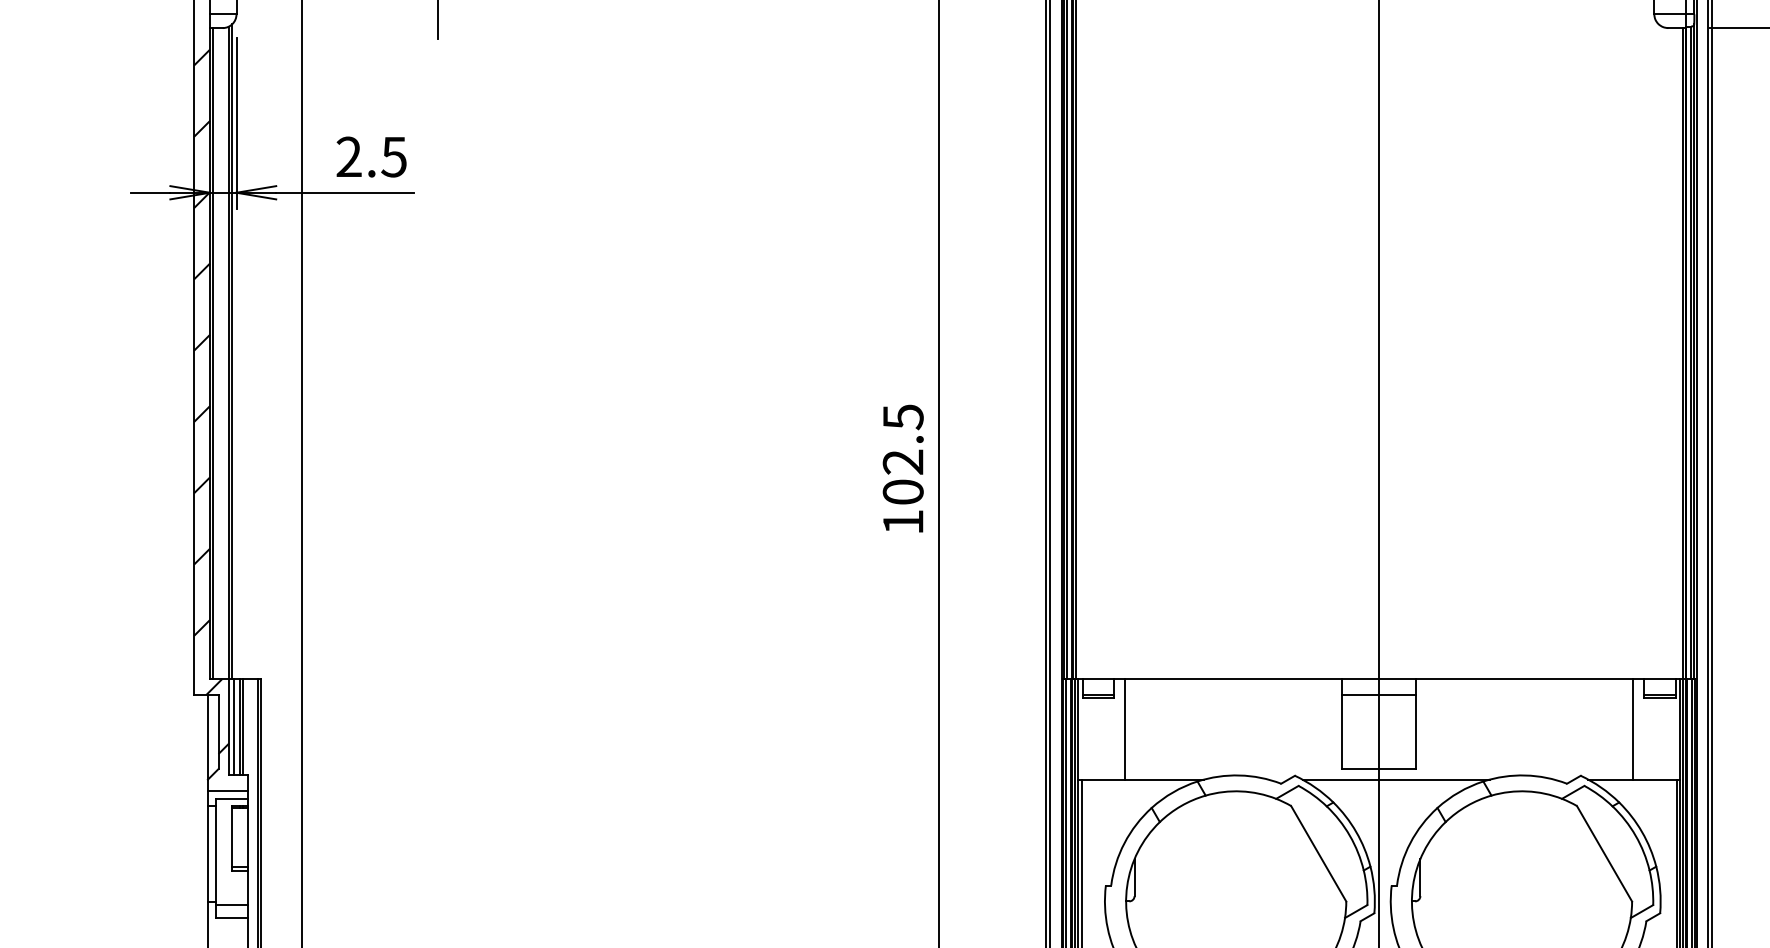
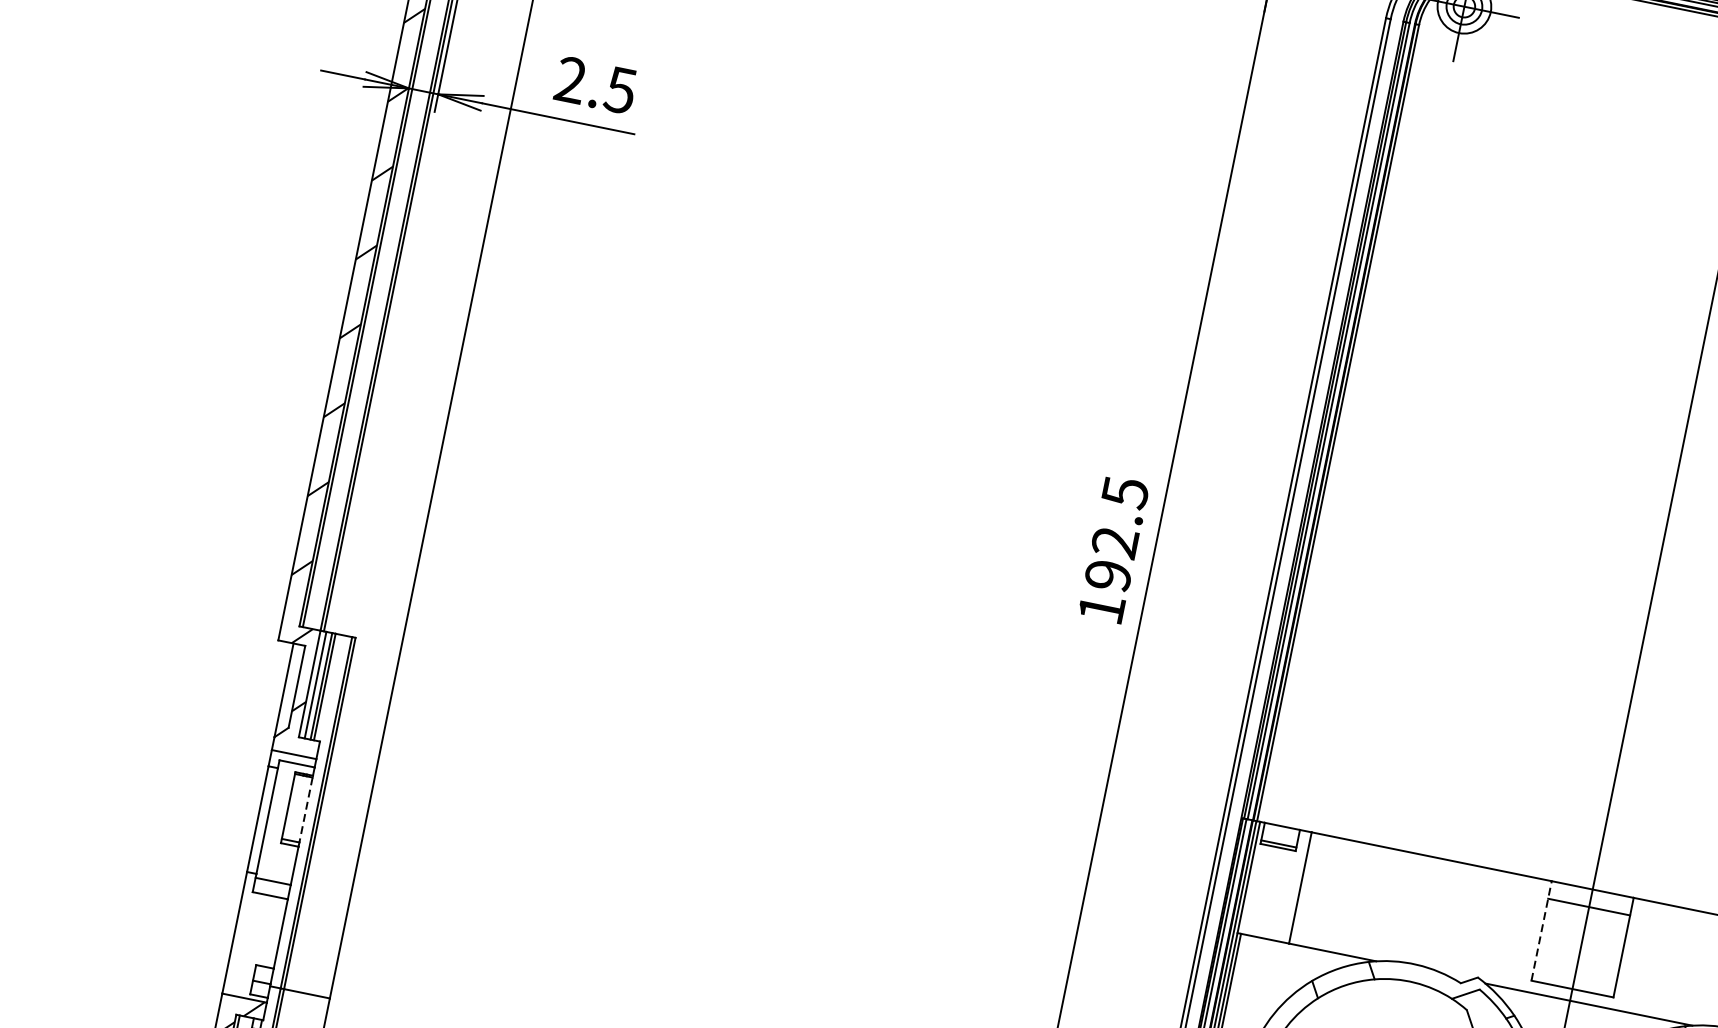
text: (902, 491) -> (1107, 574), 102.5 -> 192.5
line: (1342, 724) -> (1542, 931), solid -> dashed
line: (248, 837) -> (306, 810), solid -> dashed

